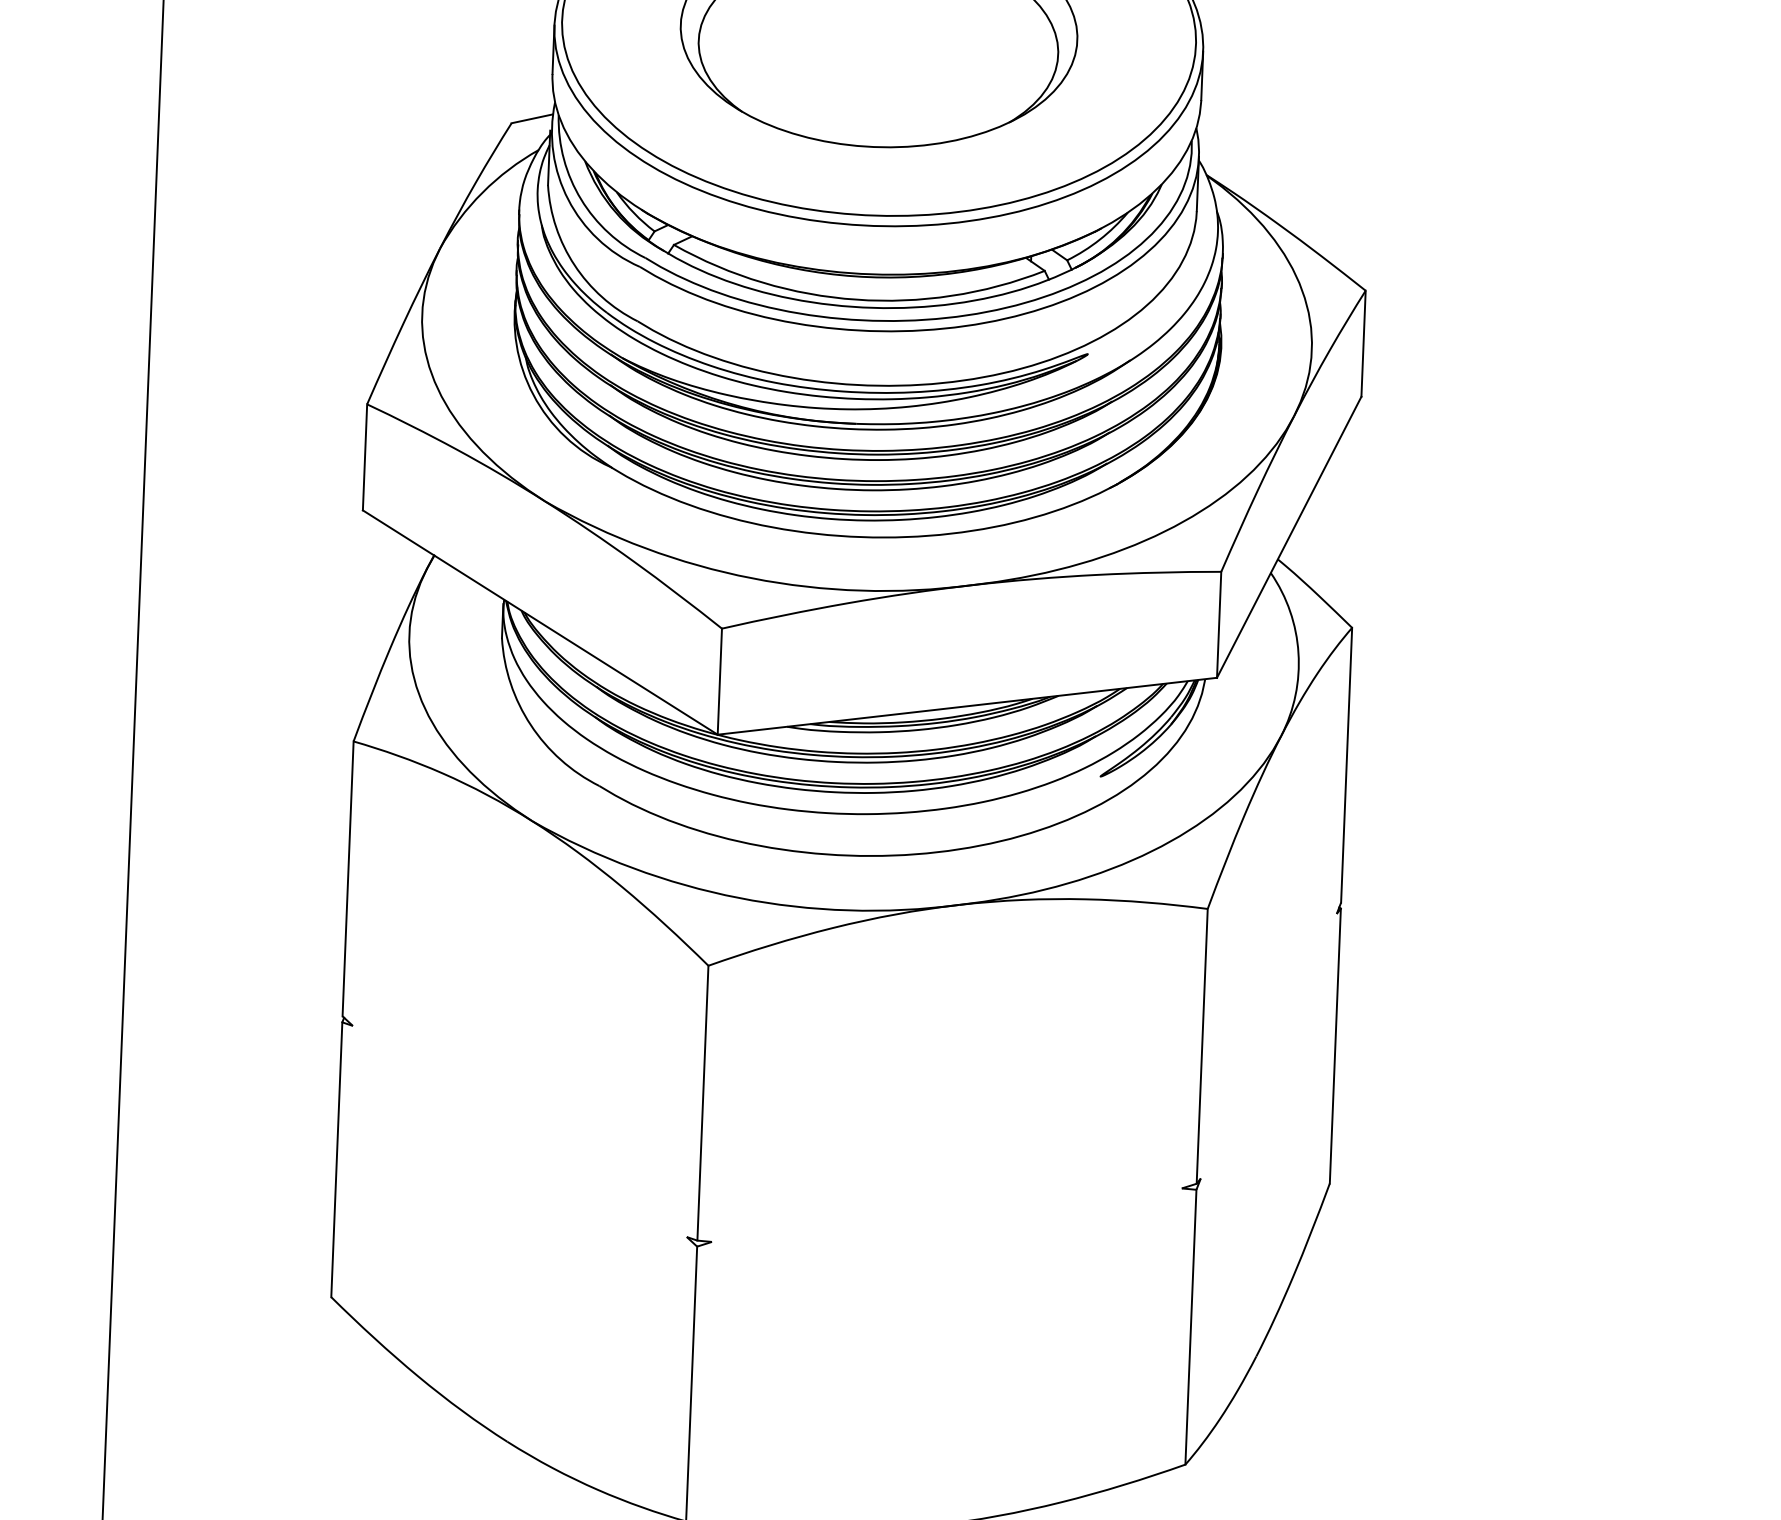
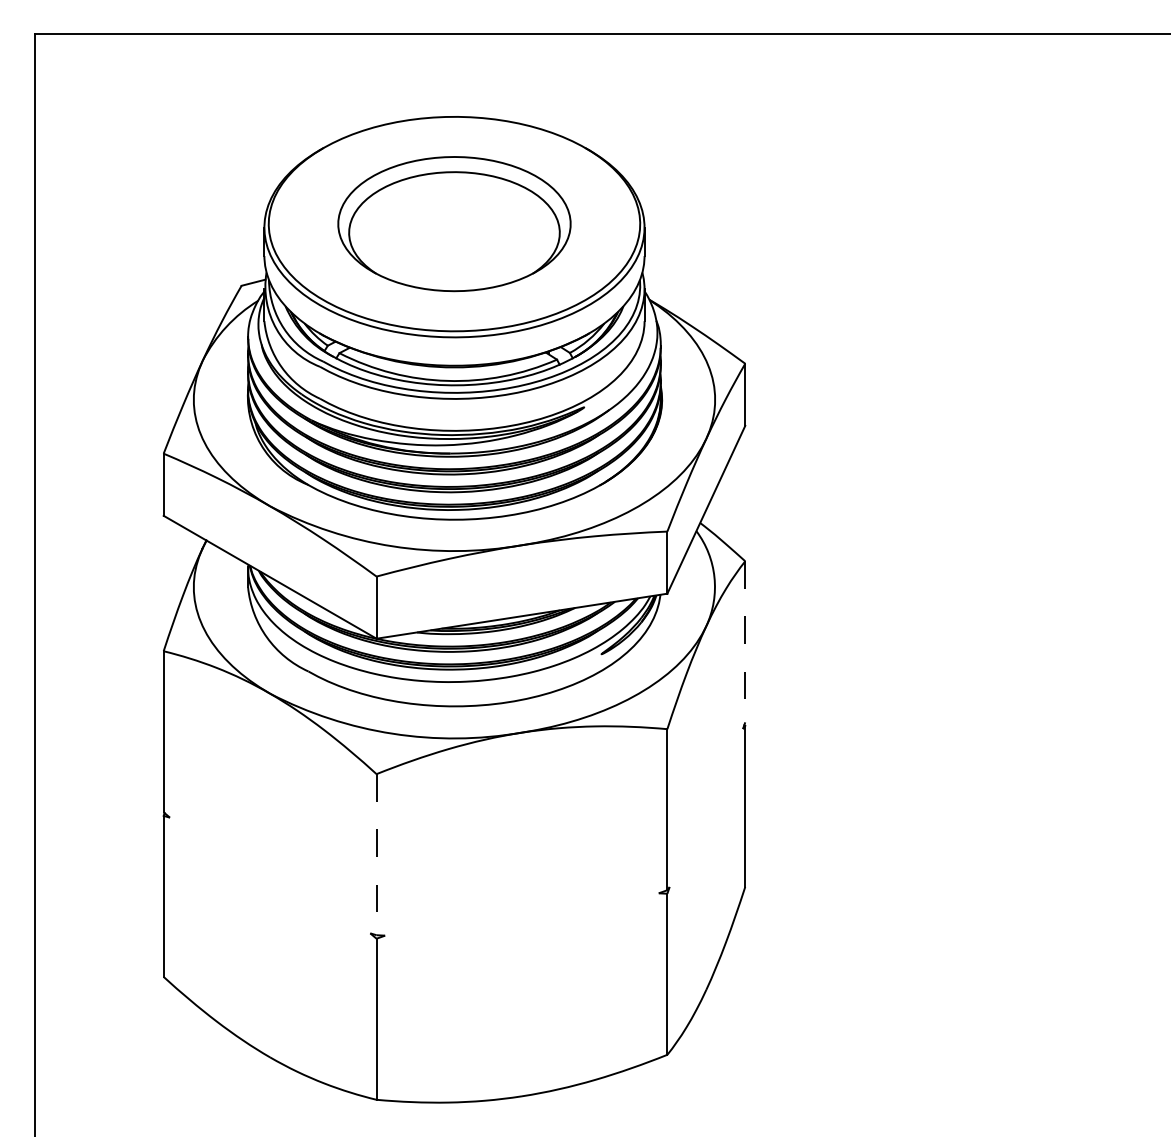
line: (1347, 764) -> (745, 641), solid -> dashed
line: (702, 1102) -> (376, 854), solid -> dashed

